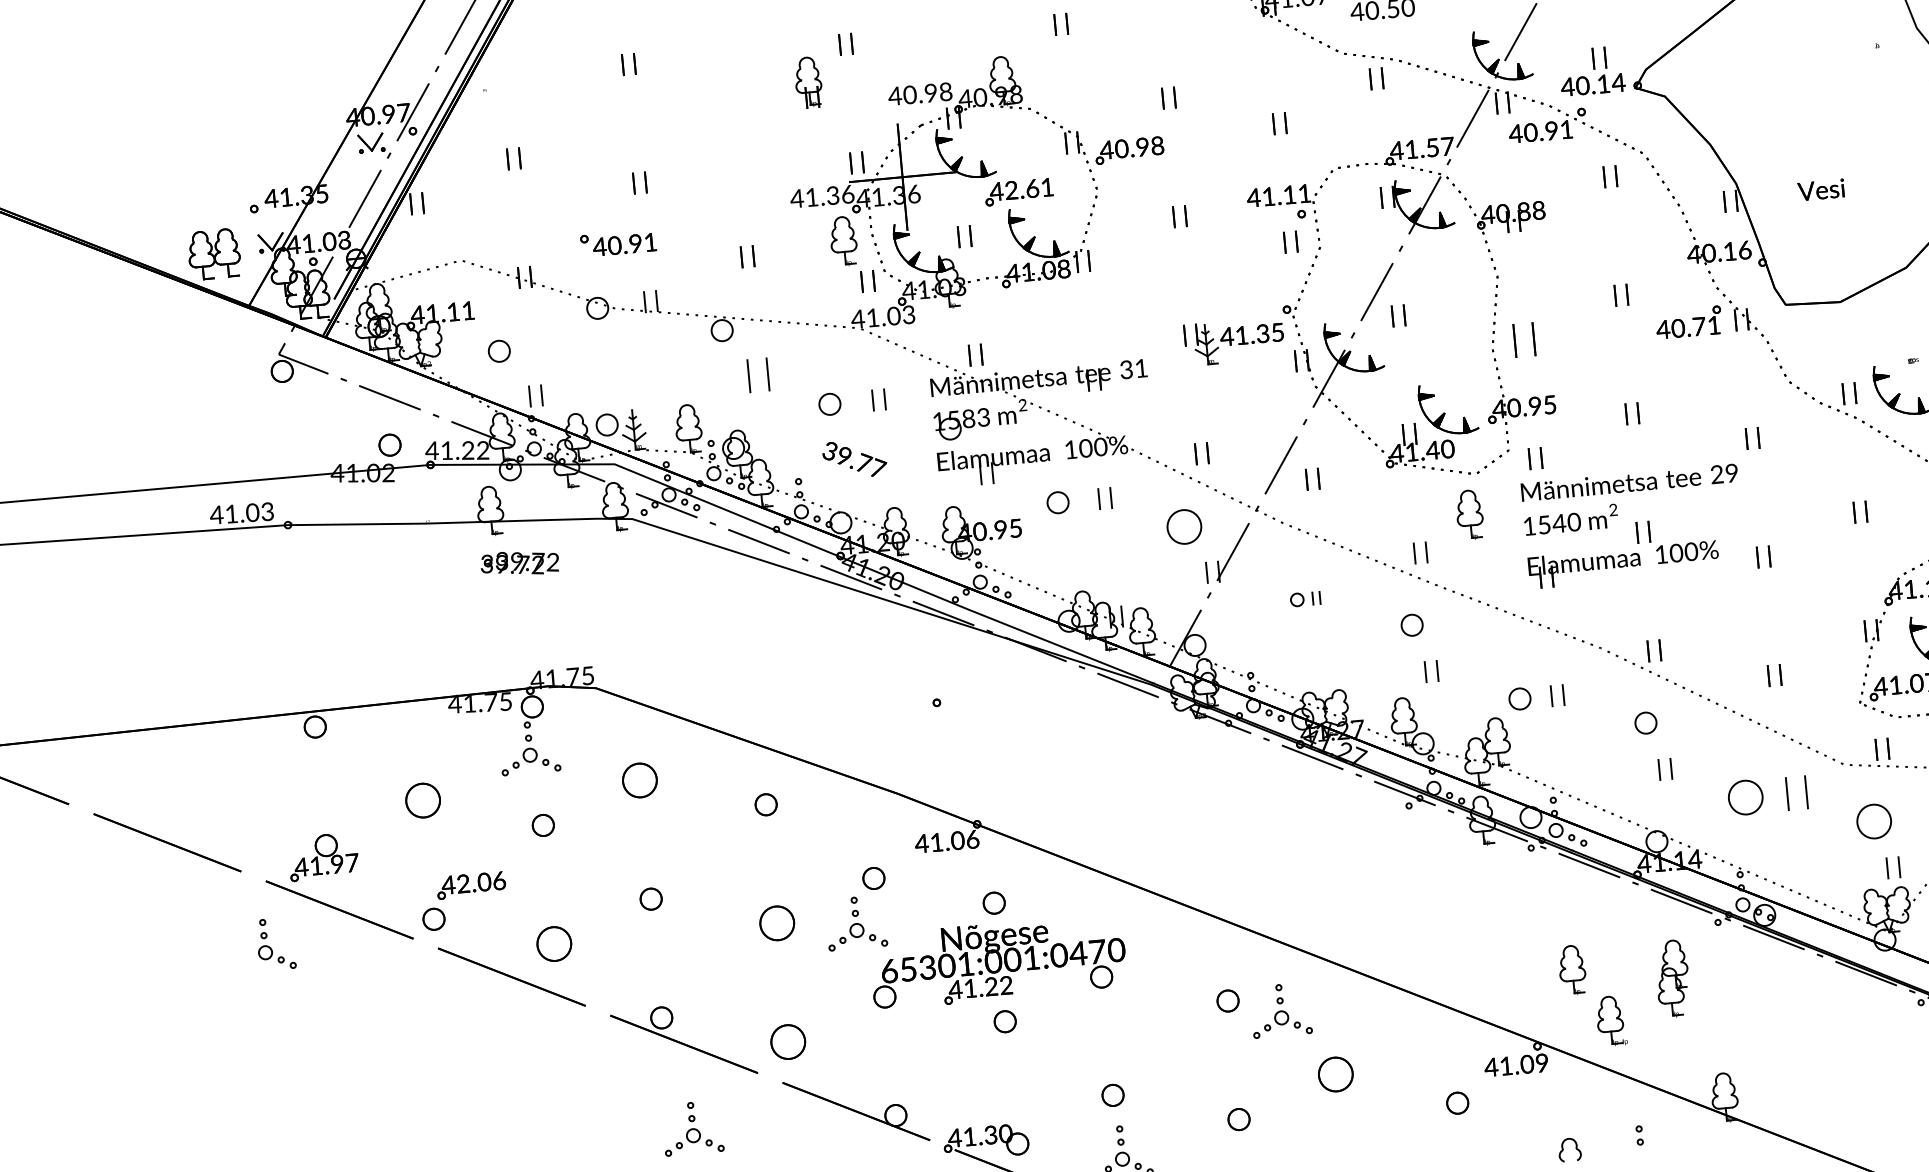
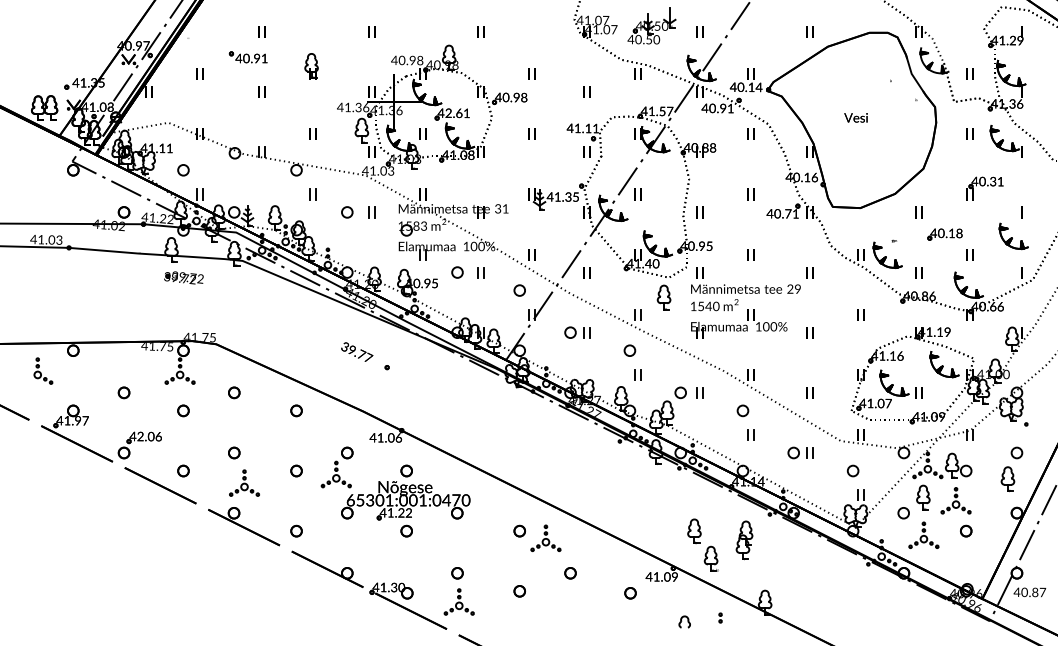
part: (808, 82) -> (311, 66), moved
text: (1820, 189) -> (855, 117), moved
part: (616, 243) -> (247, 57), moved
part: (1524, 340) -> (699, 212), size x0.62
part: (758, 375) -> (312, 194), size x0.62
text: (855, 457) -> (357, 351), moved
circle: (1183, 526) -> (519, 290), size x0.62
part: (1305, 598) -> (577, 332), size x1.67
part: (640, 779) -> (234, 392), size x0.62
part: (1766, 794) -> (800, 452), size x0.62
part: (421, 800) -> (123, 392), size x0.62
circle: (1872, 820) -> (852, 470), size x0.62
part: (776, 922) -> (296, 470), size x0.62
part: (275, 942) -> (43, 370), moved
part: (554, 942) -> (183, 470), size x0.62
part: (787, 1040) -> (296, 530), size x0.62
circle: (1335, 1075) -> (570, 573), size x0.62
part: (692, 1126) -> (244, 482), moved

